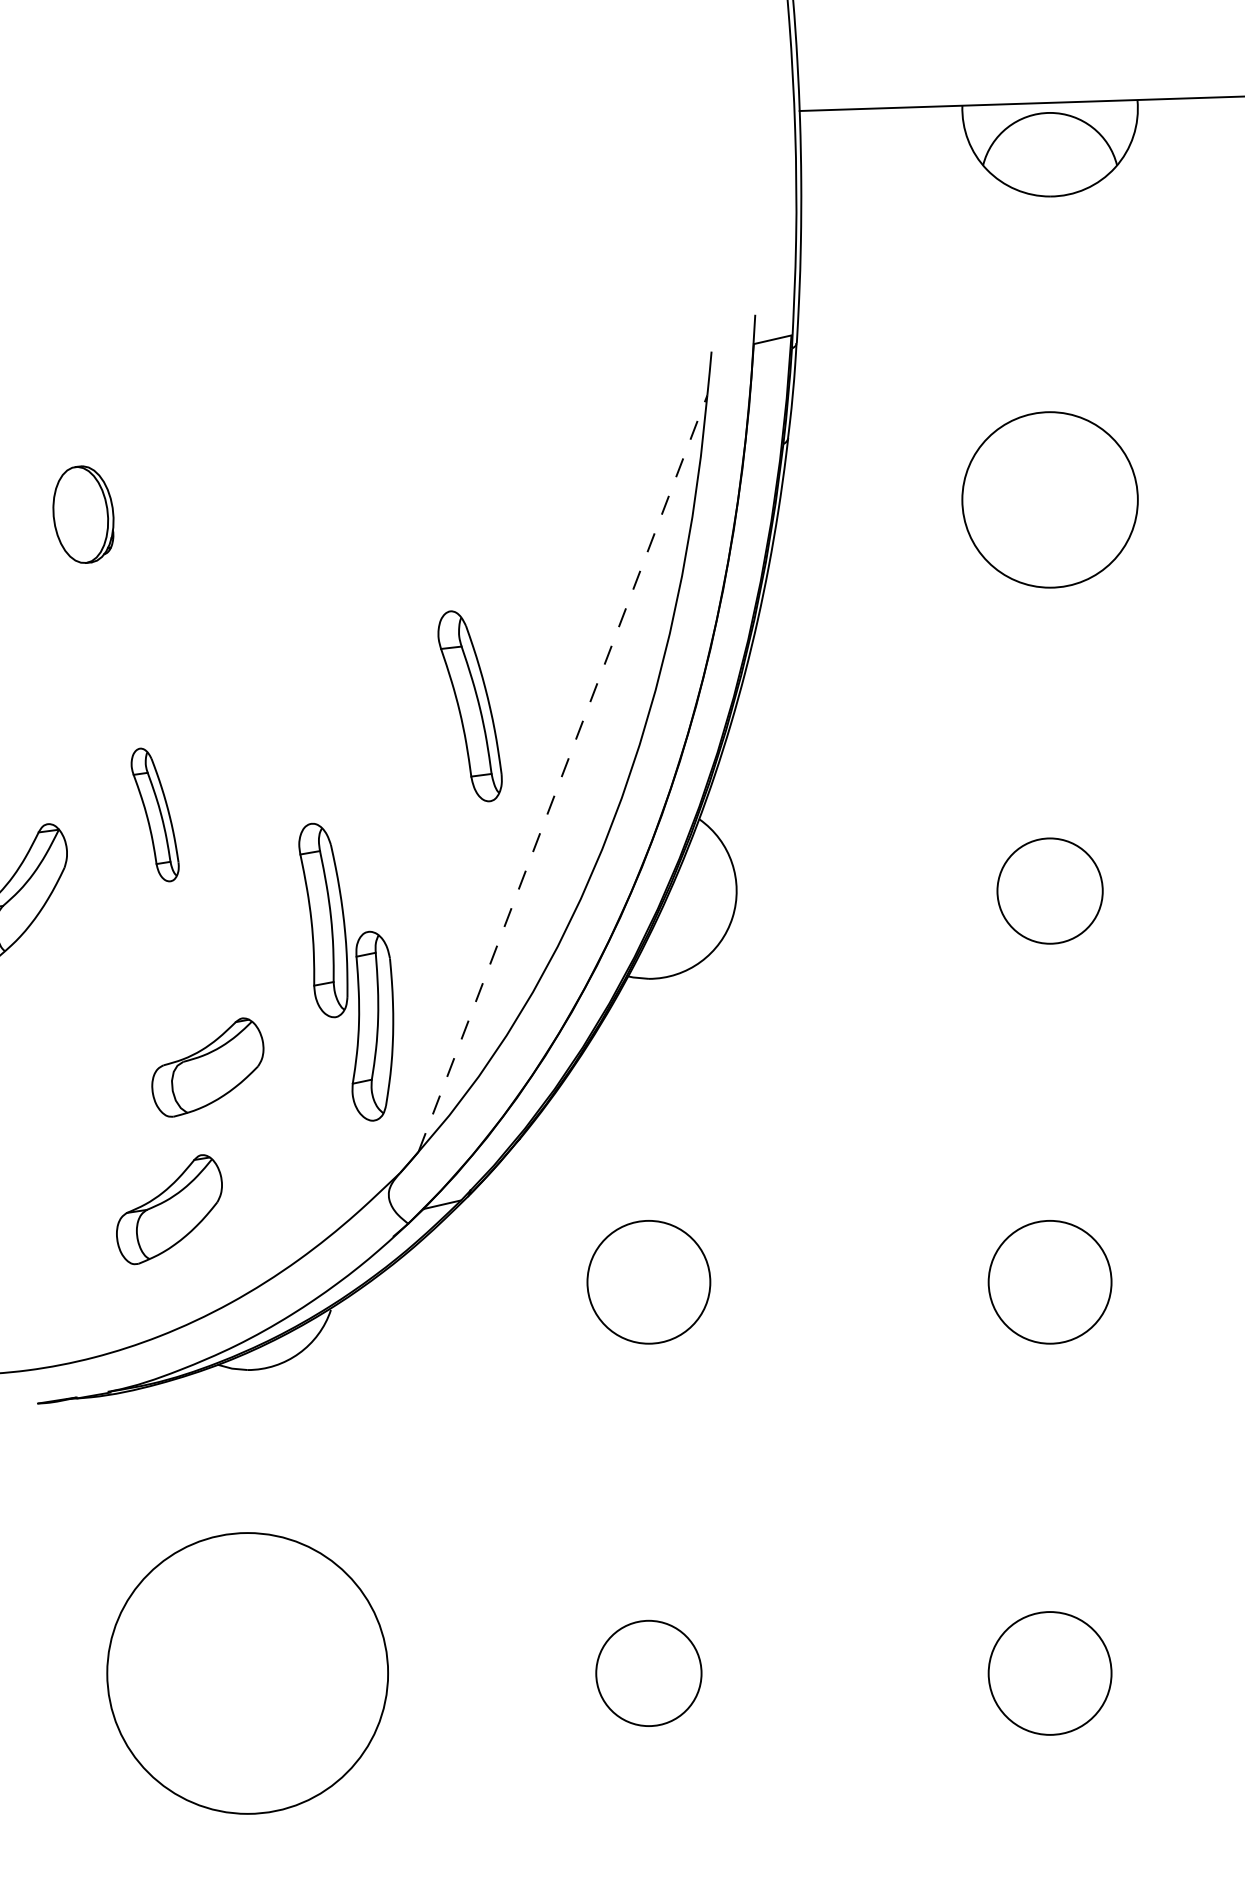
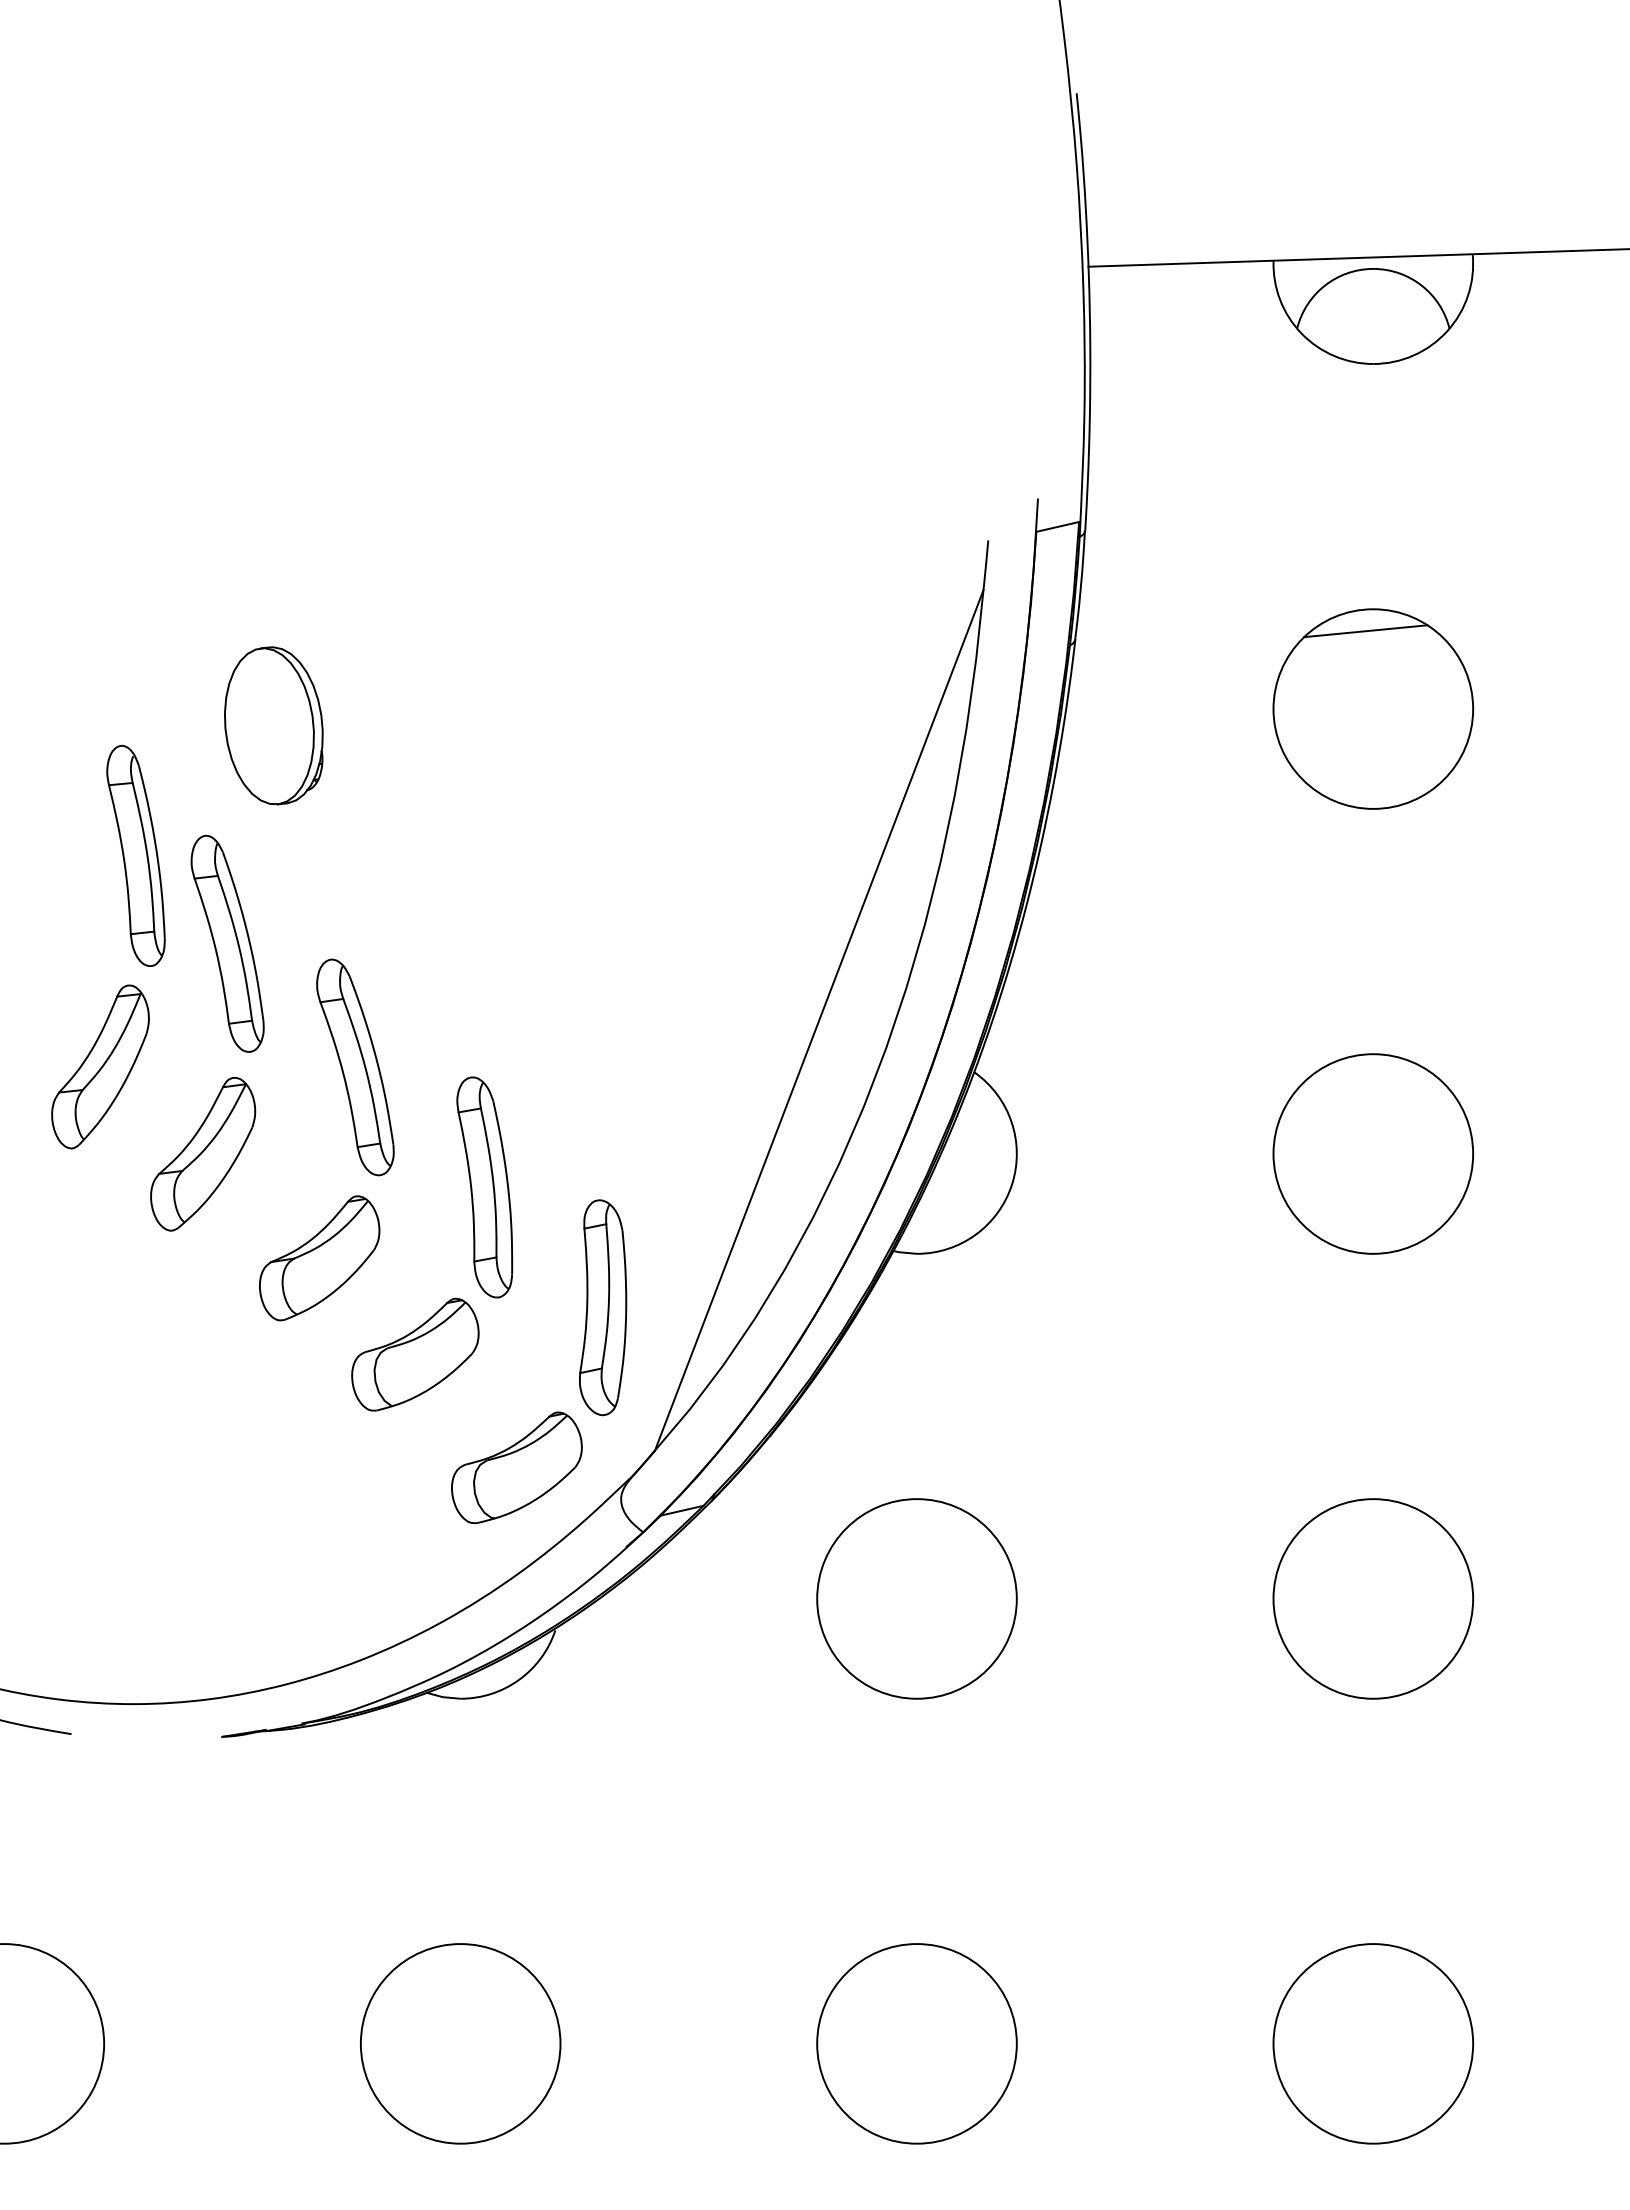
line: (1043, 431) -> (1365, 631), added
part: (83, 514) -> (273, 725), size x1.43
part: (469, 706) -> (227, 943), moved
line: (563, 772) -> (819, 1019), dashed -> solid
part: (155, 815) -> (355, 1067), size x1.43
circle: (1050, 890) -> (1373, 1153), size x1.67
part: (323, 920) -> (484, 1187), moved
part: (296, 1166) -> (516, 1467), added
part: (169, 1209) -> (319, 1258), moved
circle: (648, 1281) -> (916, 1598), size x1.43
circle: (1050, 1281) -> (1373, 1598), size x1.43
circle: (247, 1673) -> (460, 2043), size x0.62
circle: (648, 1673) -> (916, 2043), size x1.67
circle: (1050, 1673) -> (1373, 2043), size x1.43

